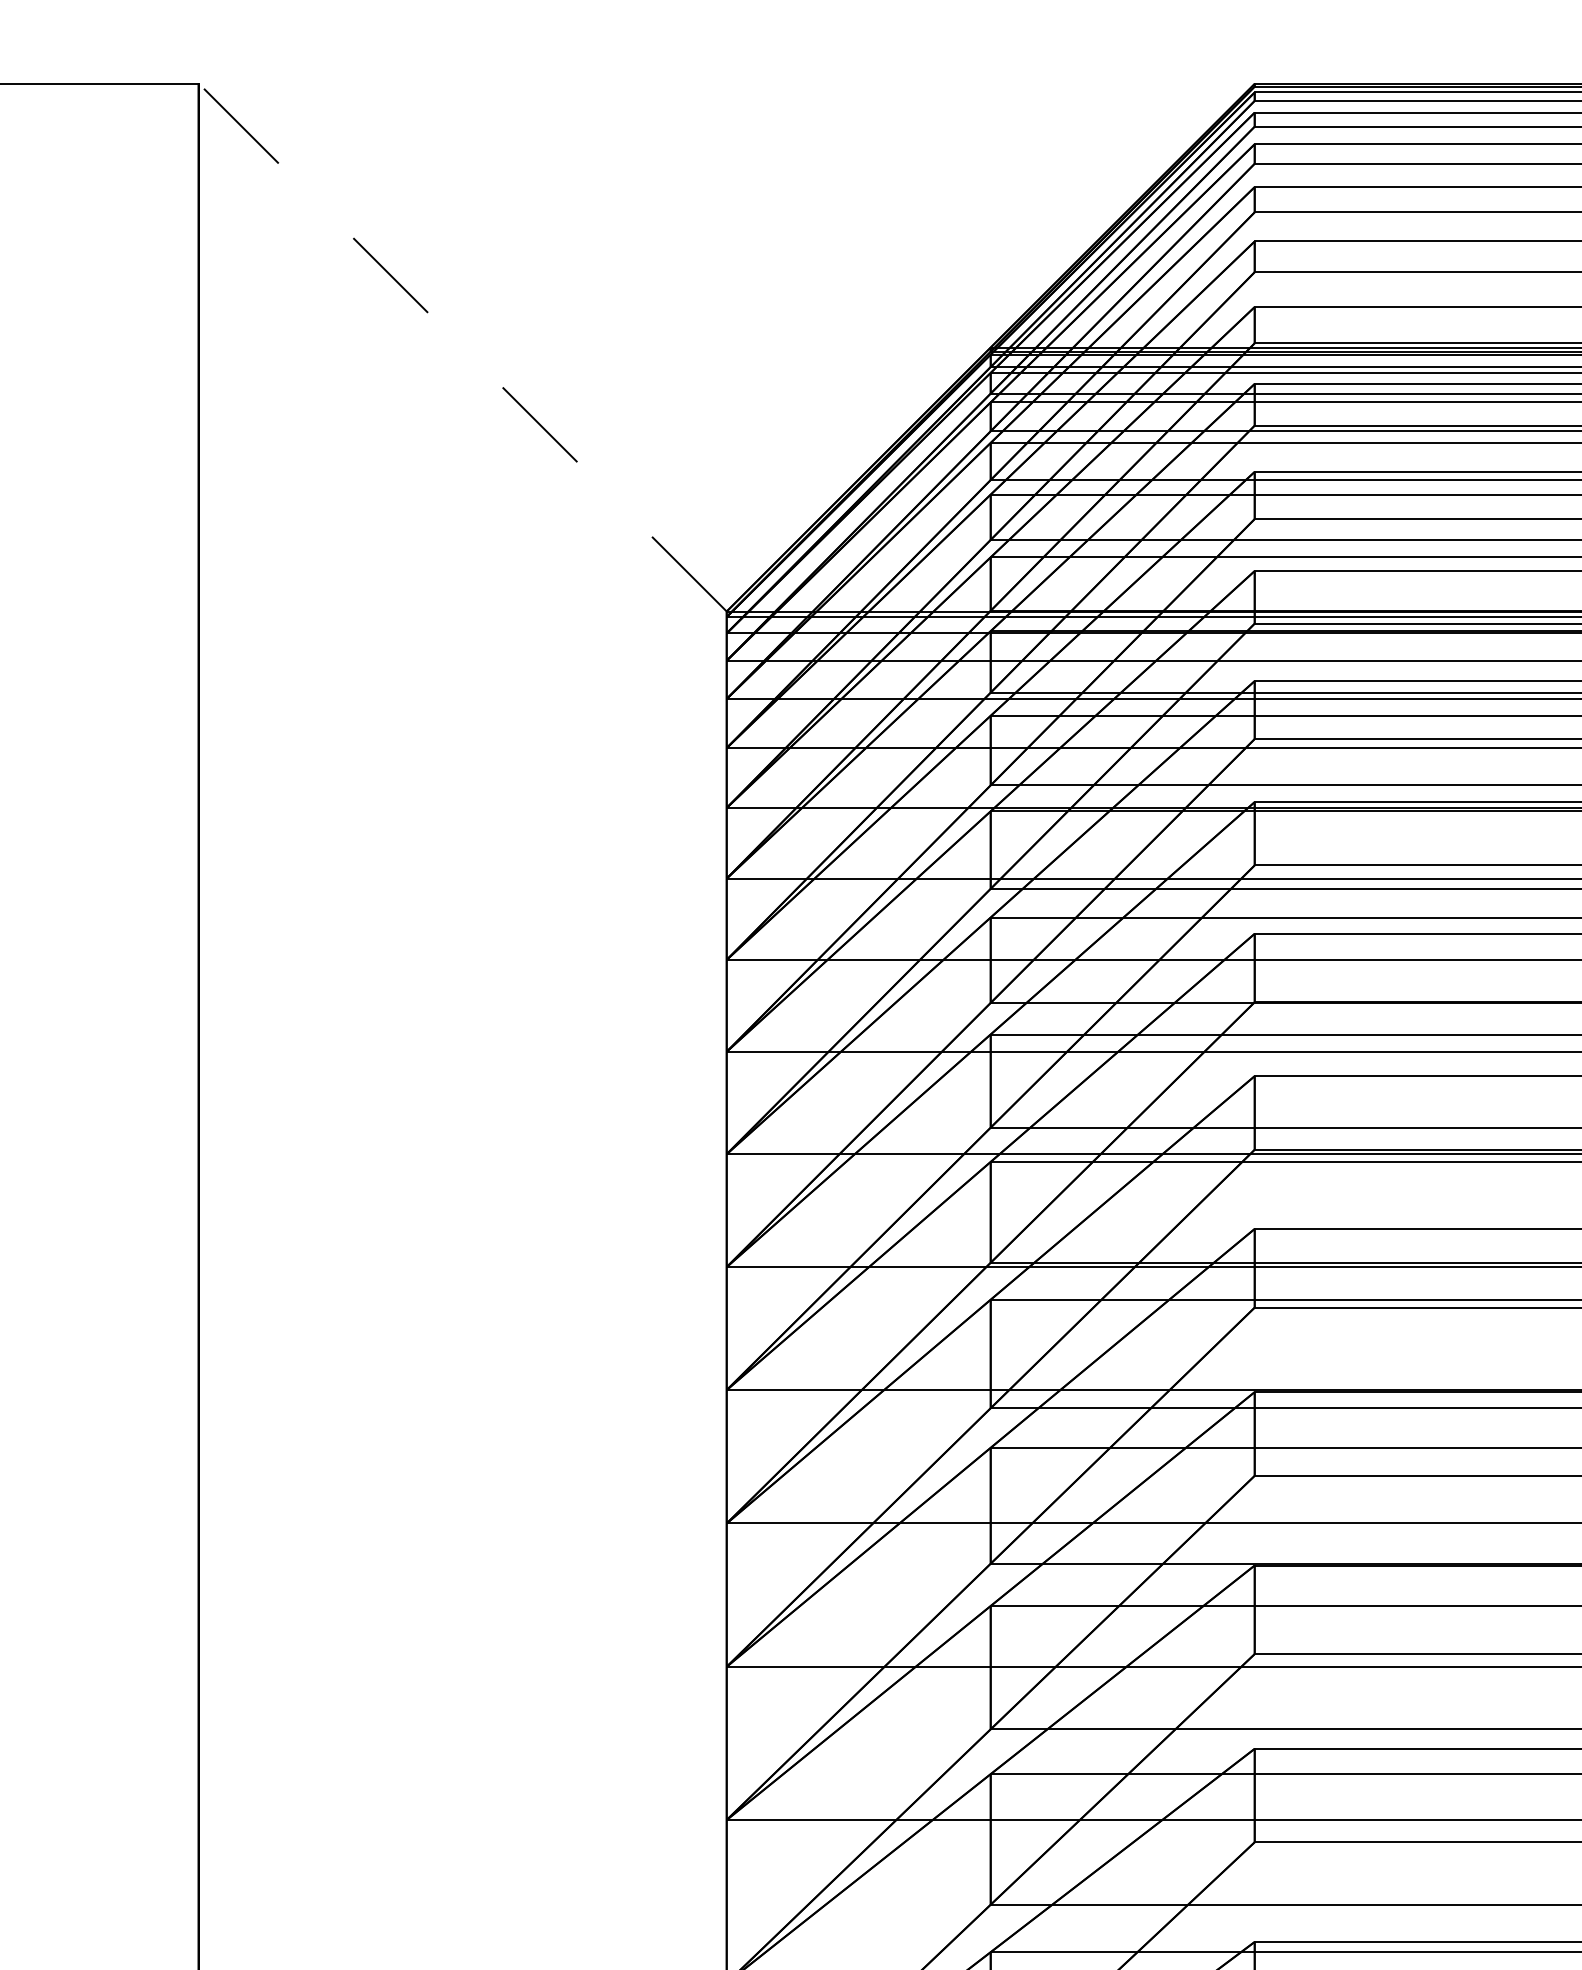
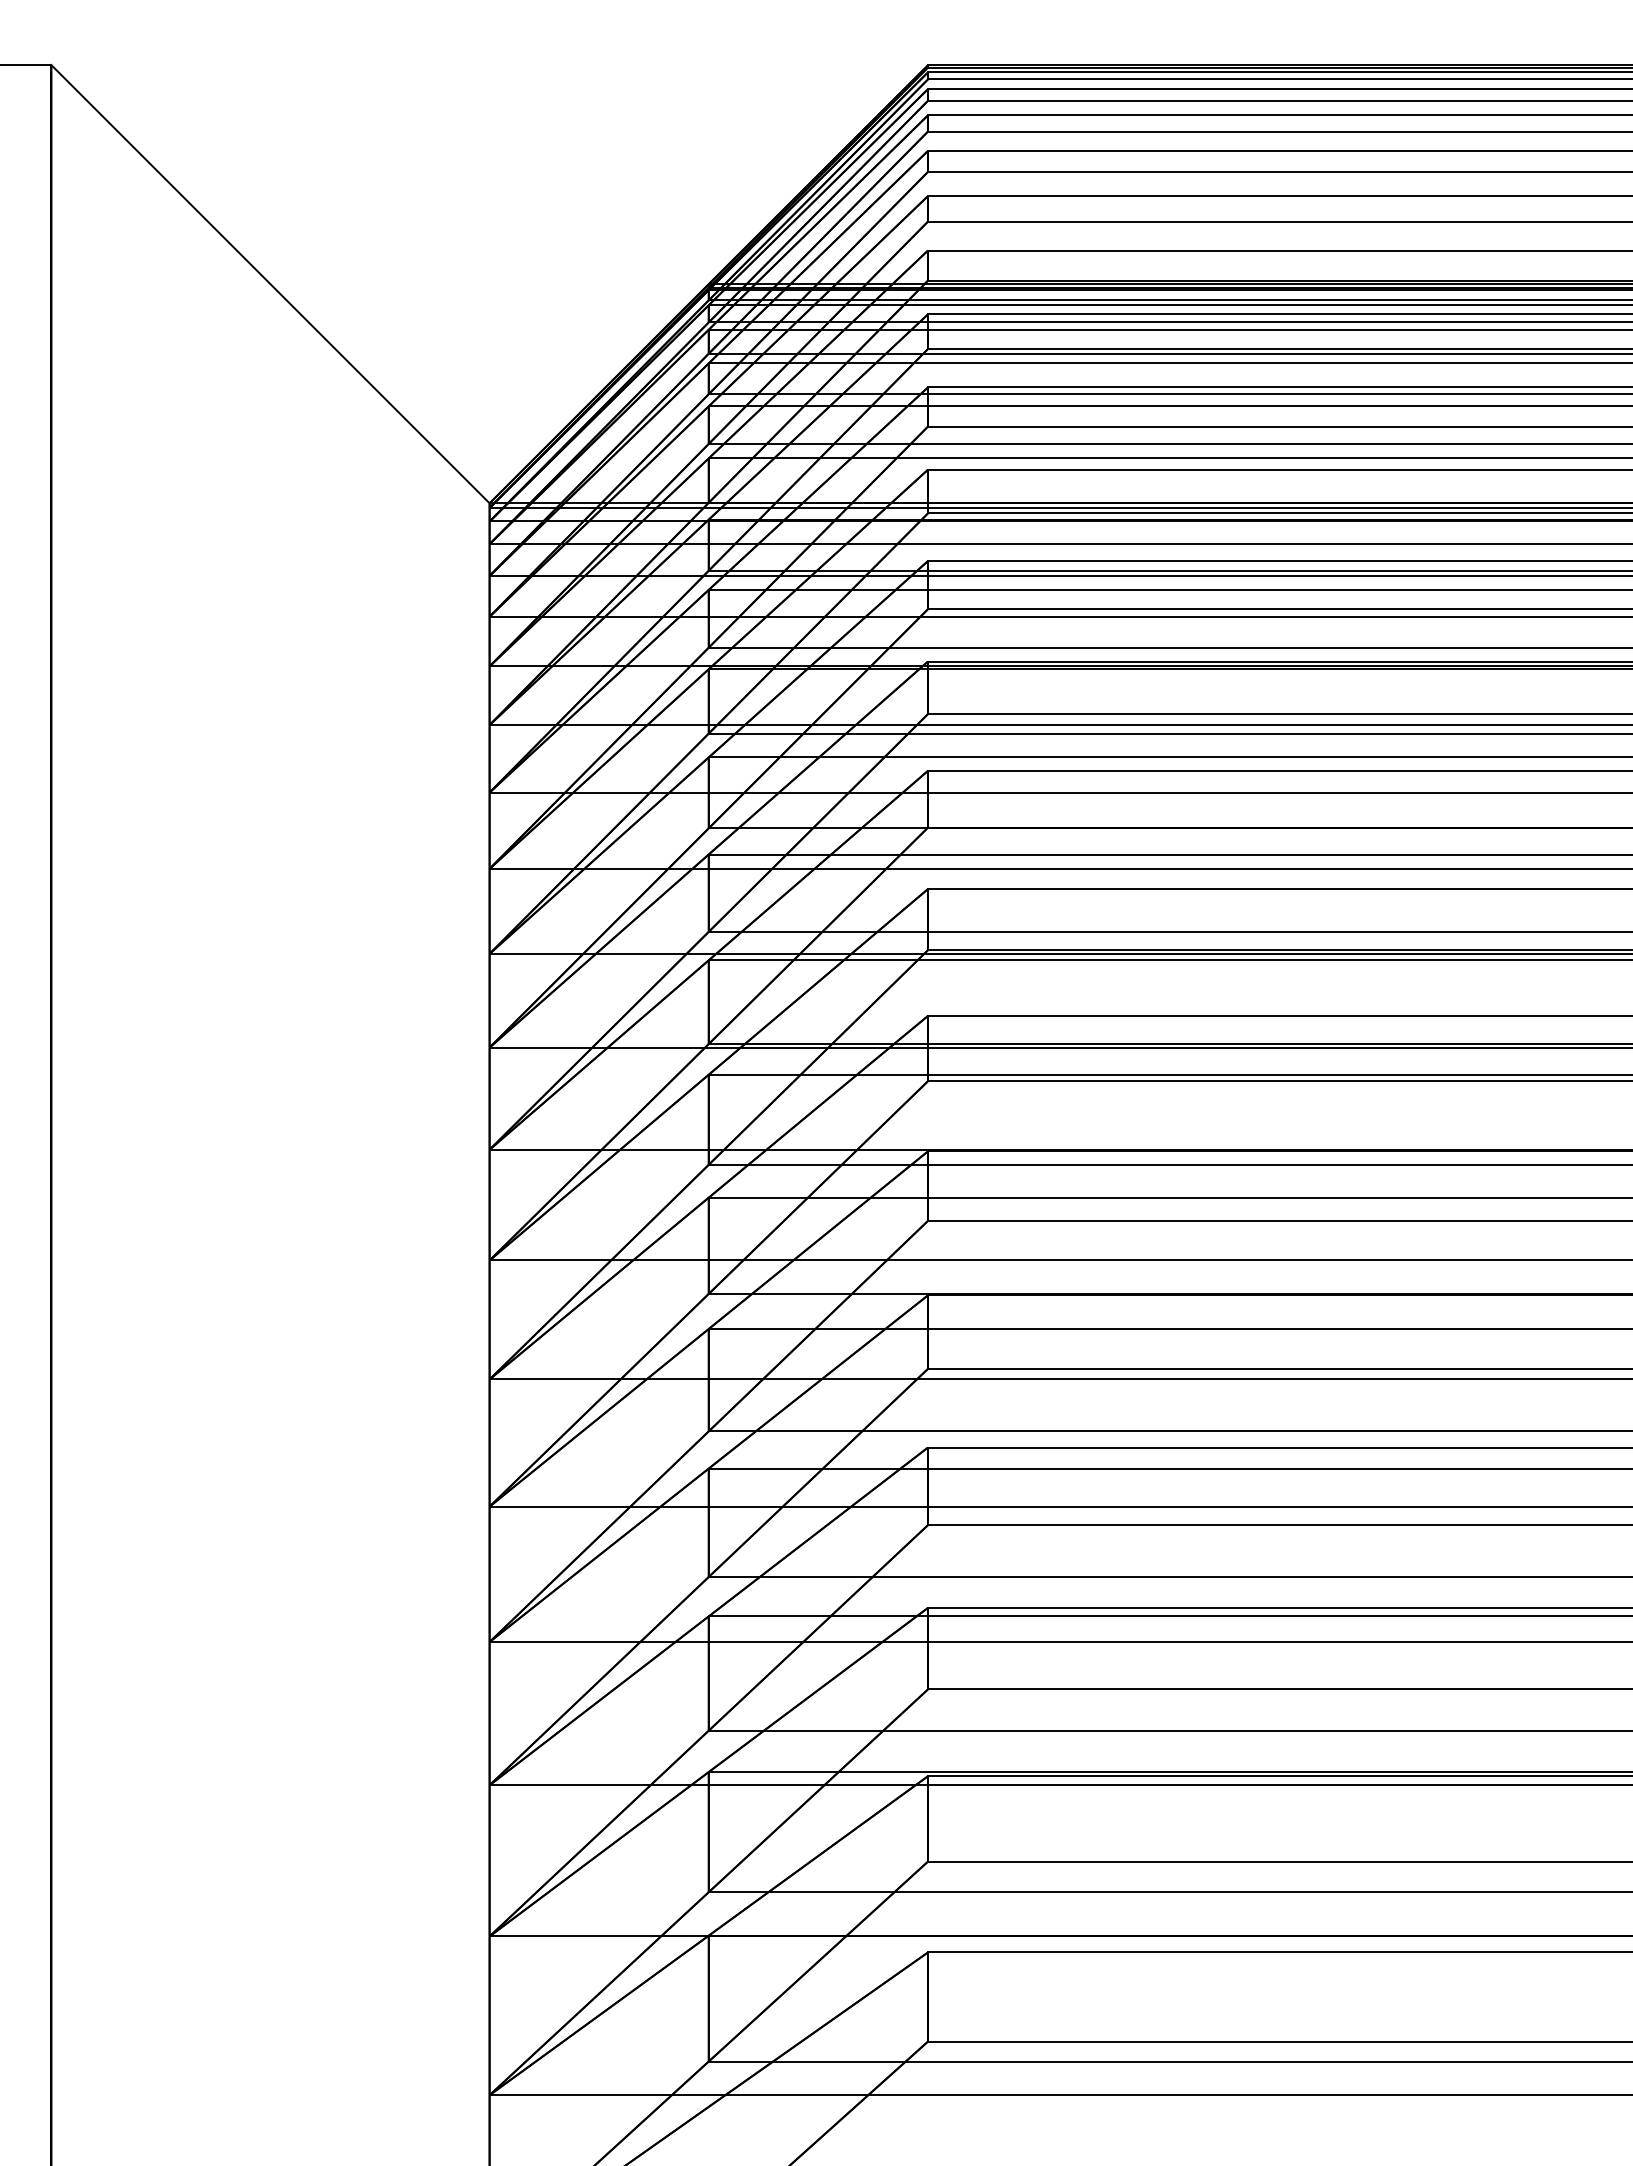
line: (462, 347) -> (270, 284), dashed -> solid

